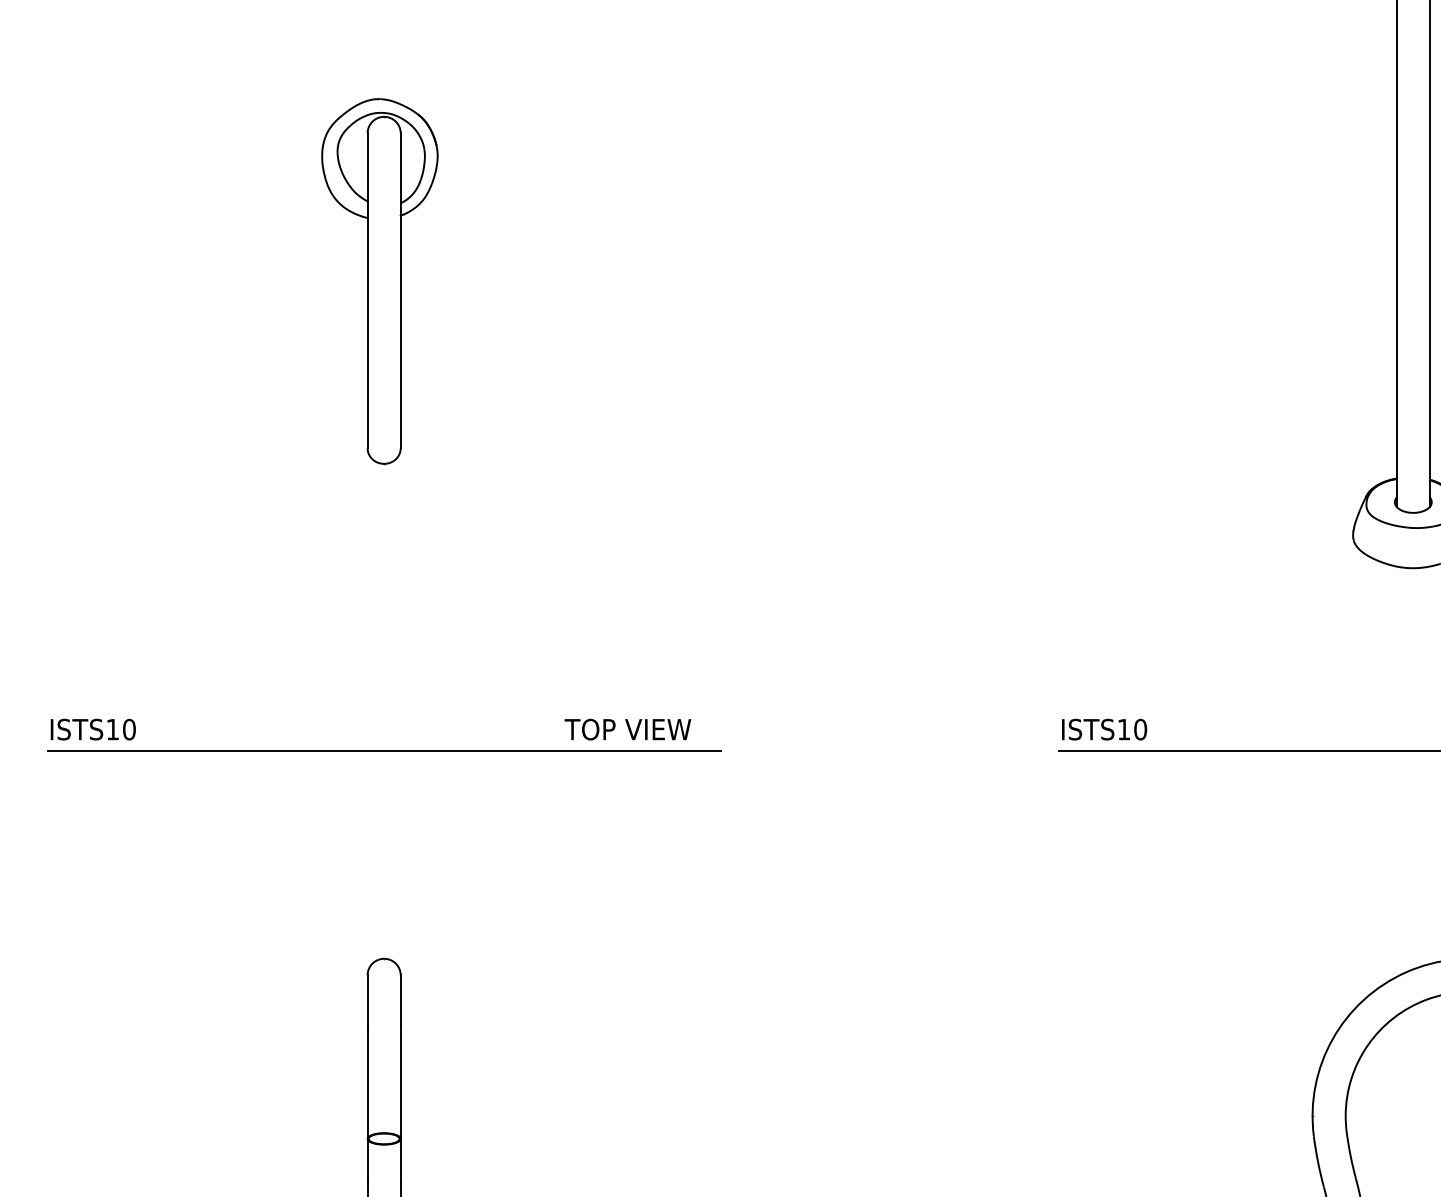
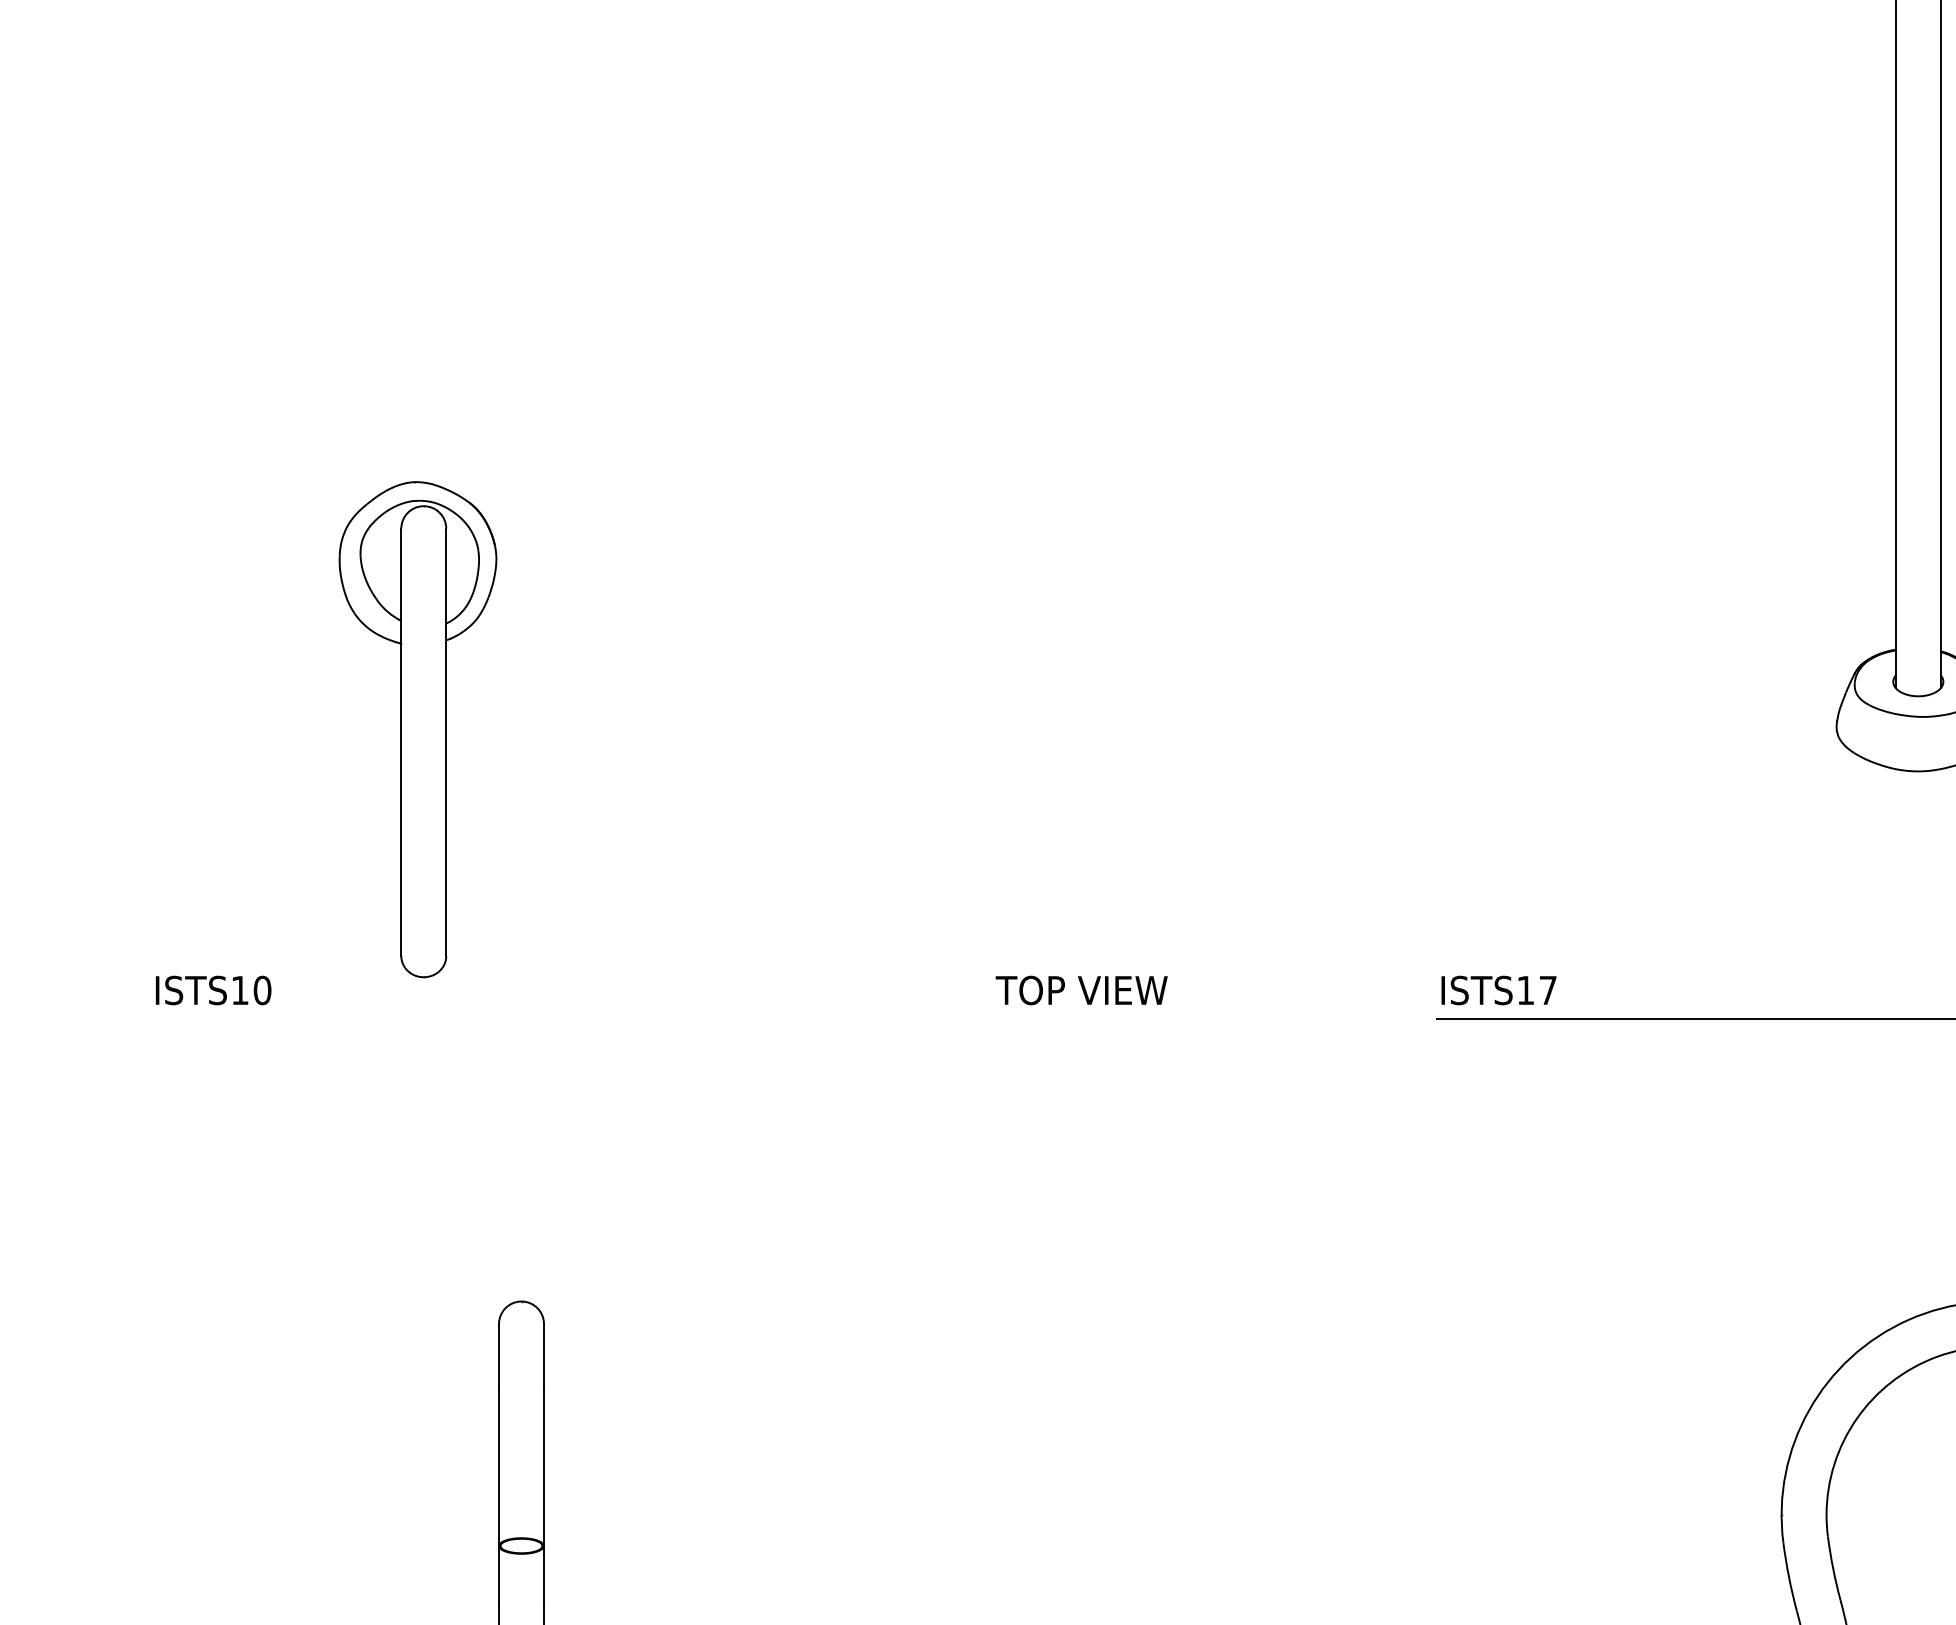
part: (379, 281) -> (417, 729), moved
text: (92, 729) -> (212, 990), moved
text: (627, 729) -> (1081, 990), moved
text: (1140, 729) -> (1548, 990), ISTS10 -> ISTS17
line: (383, 750) -> (520, 1018), removed

